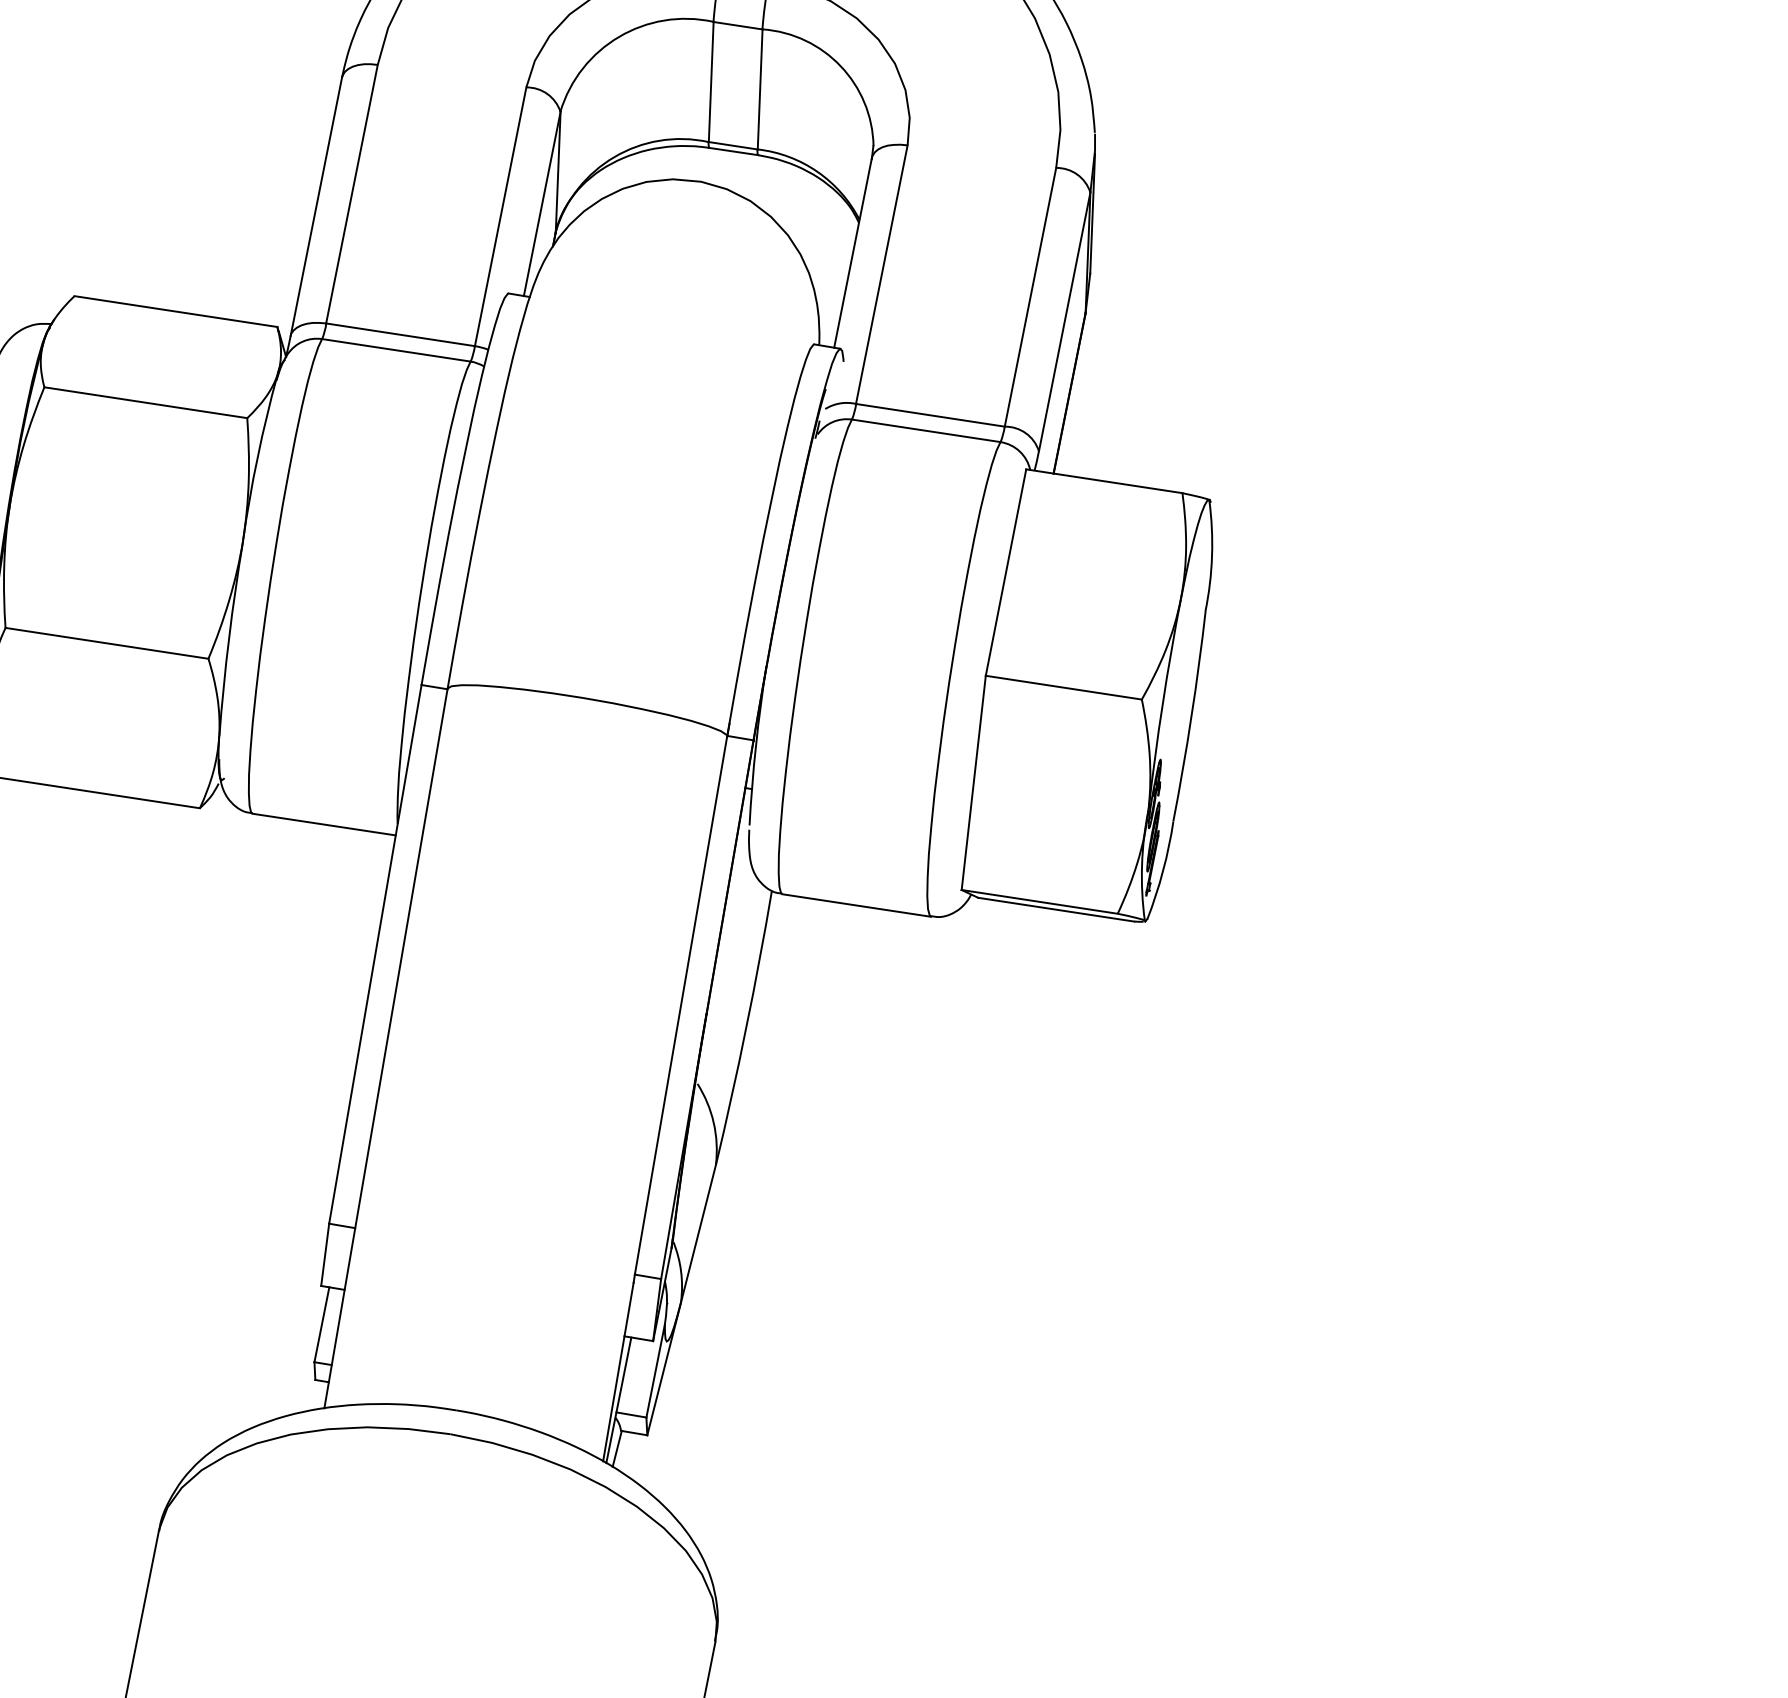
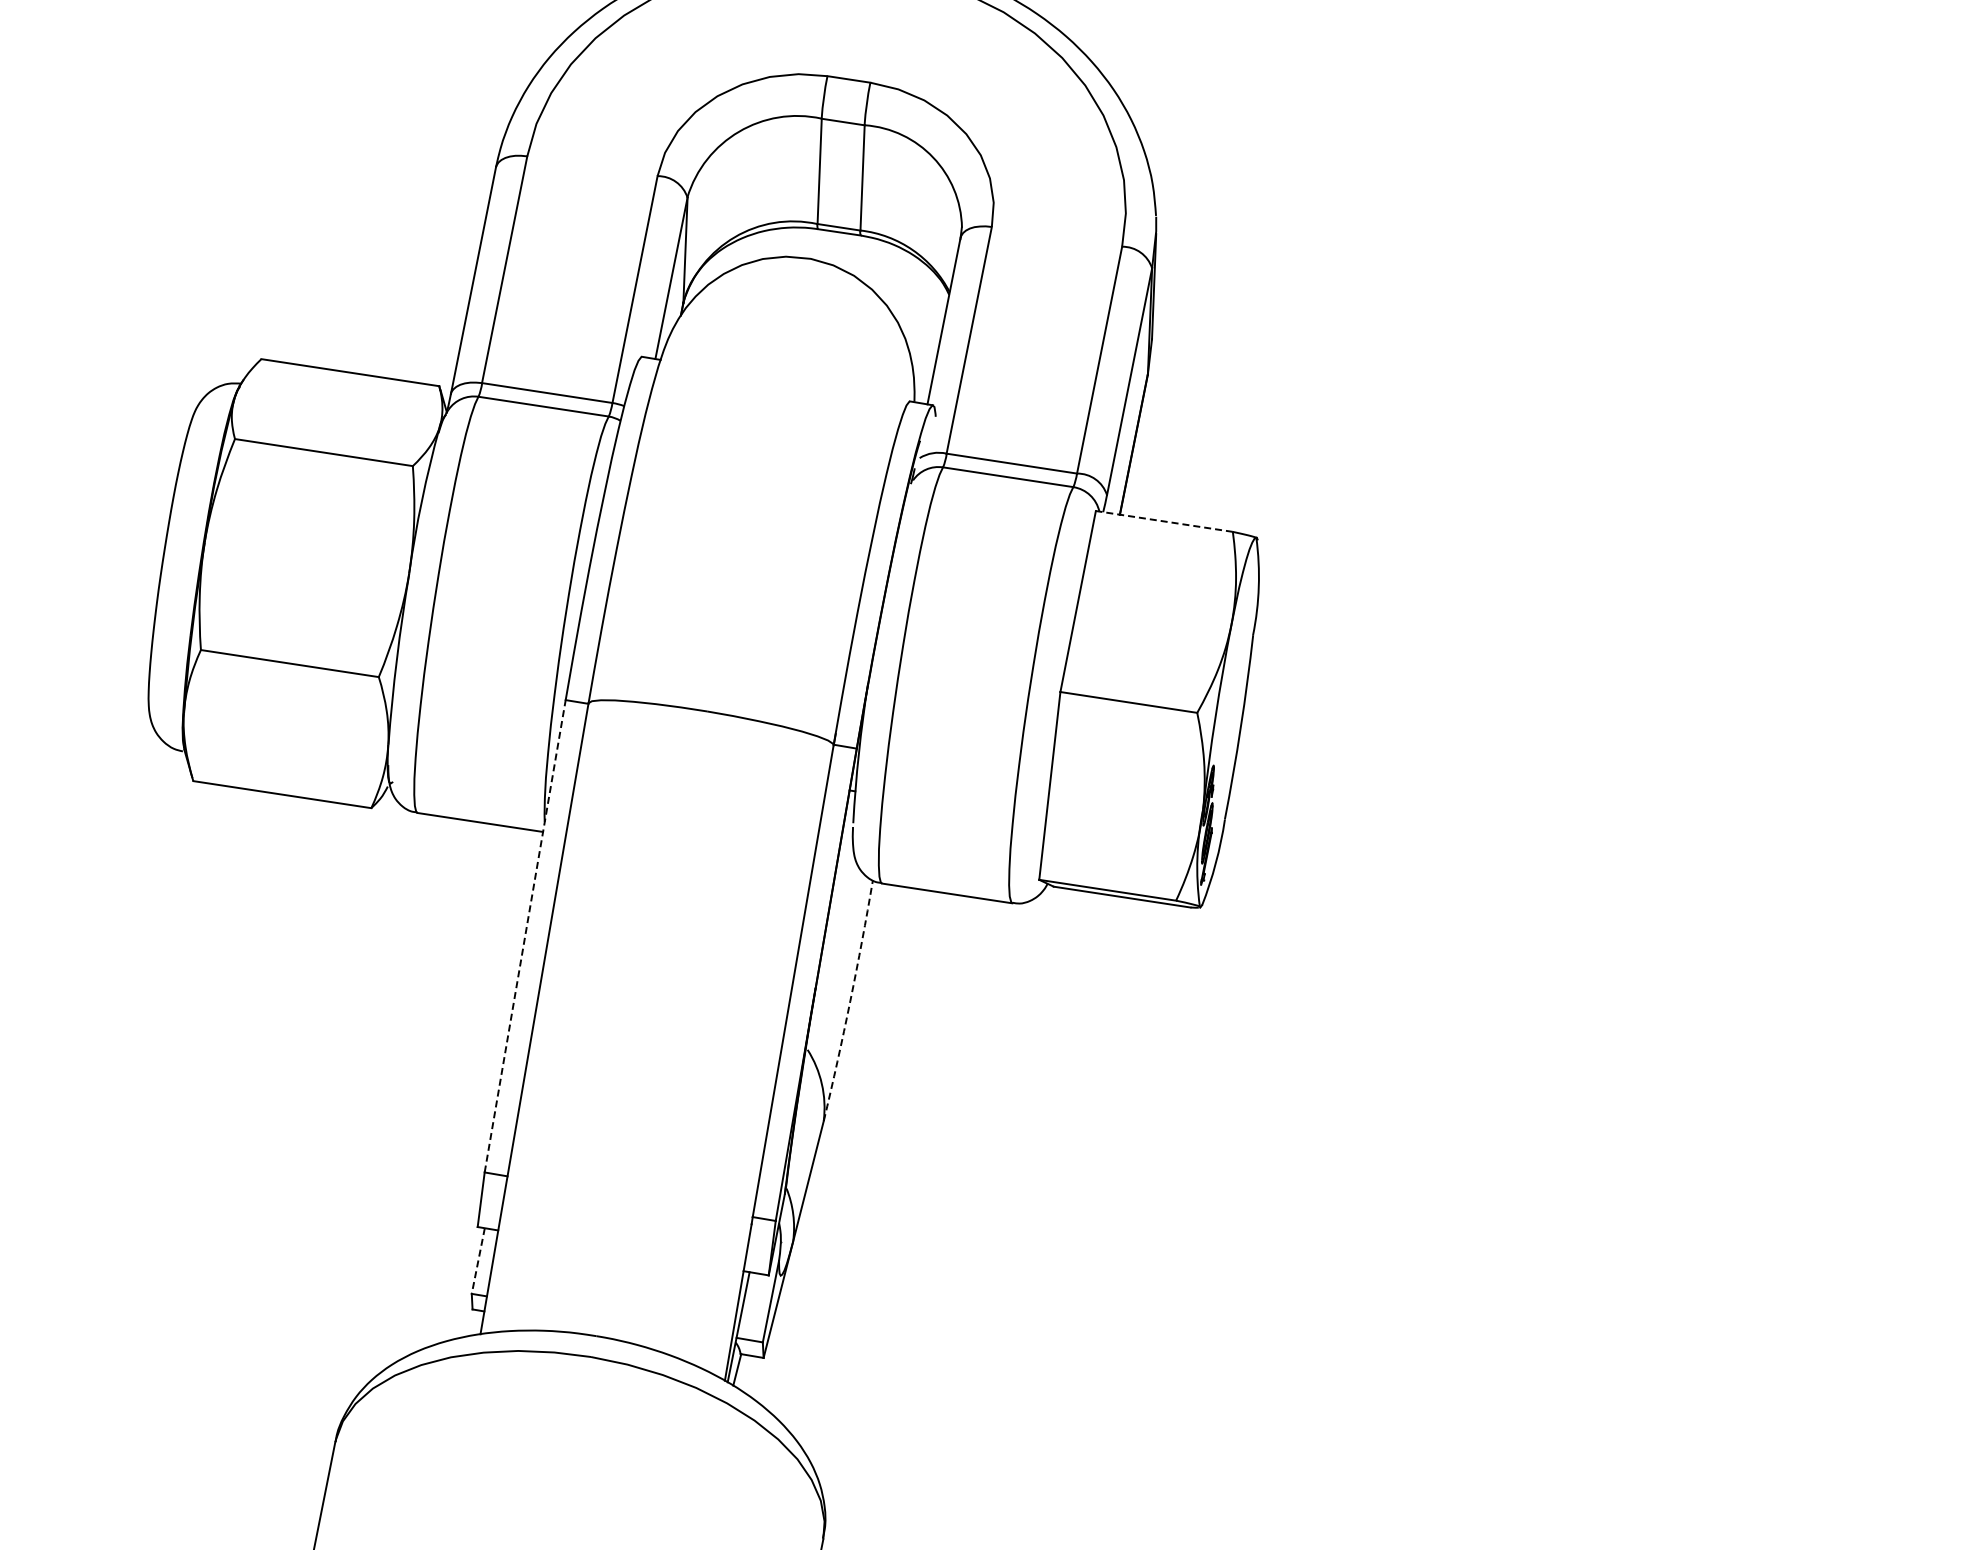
line: (1103, 481) -> (1163, 521), solid -> dashed
line: (375, 954) -> (525, 936), solid -> dashed
arc: (746, 1028) -> (850, 1001), solid -> dashed
line: (322, 1325) -> (478, 1261), solid -> dashed

